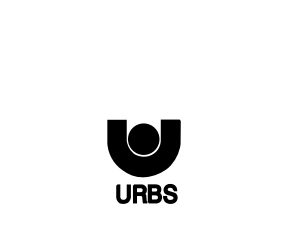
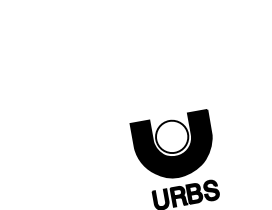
fill: (143, 138) -> (171, 136), removed

